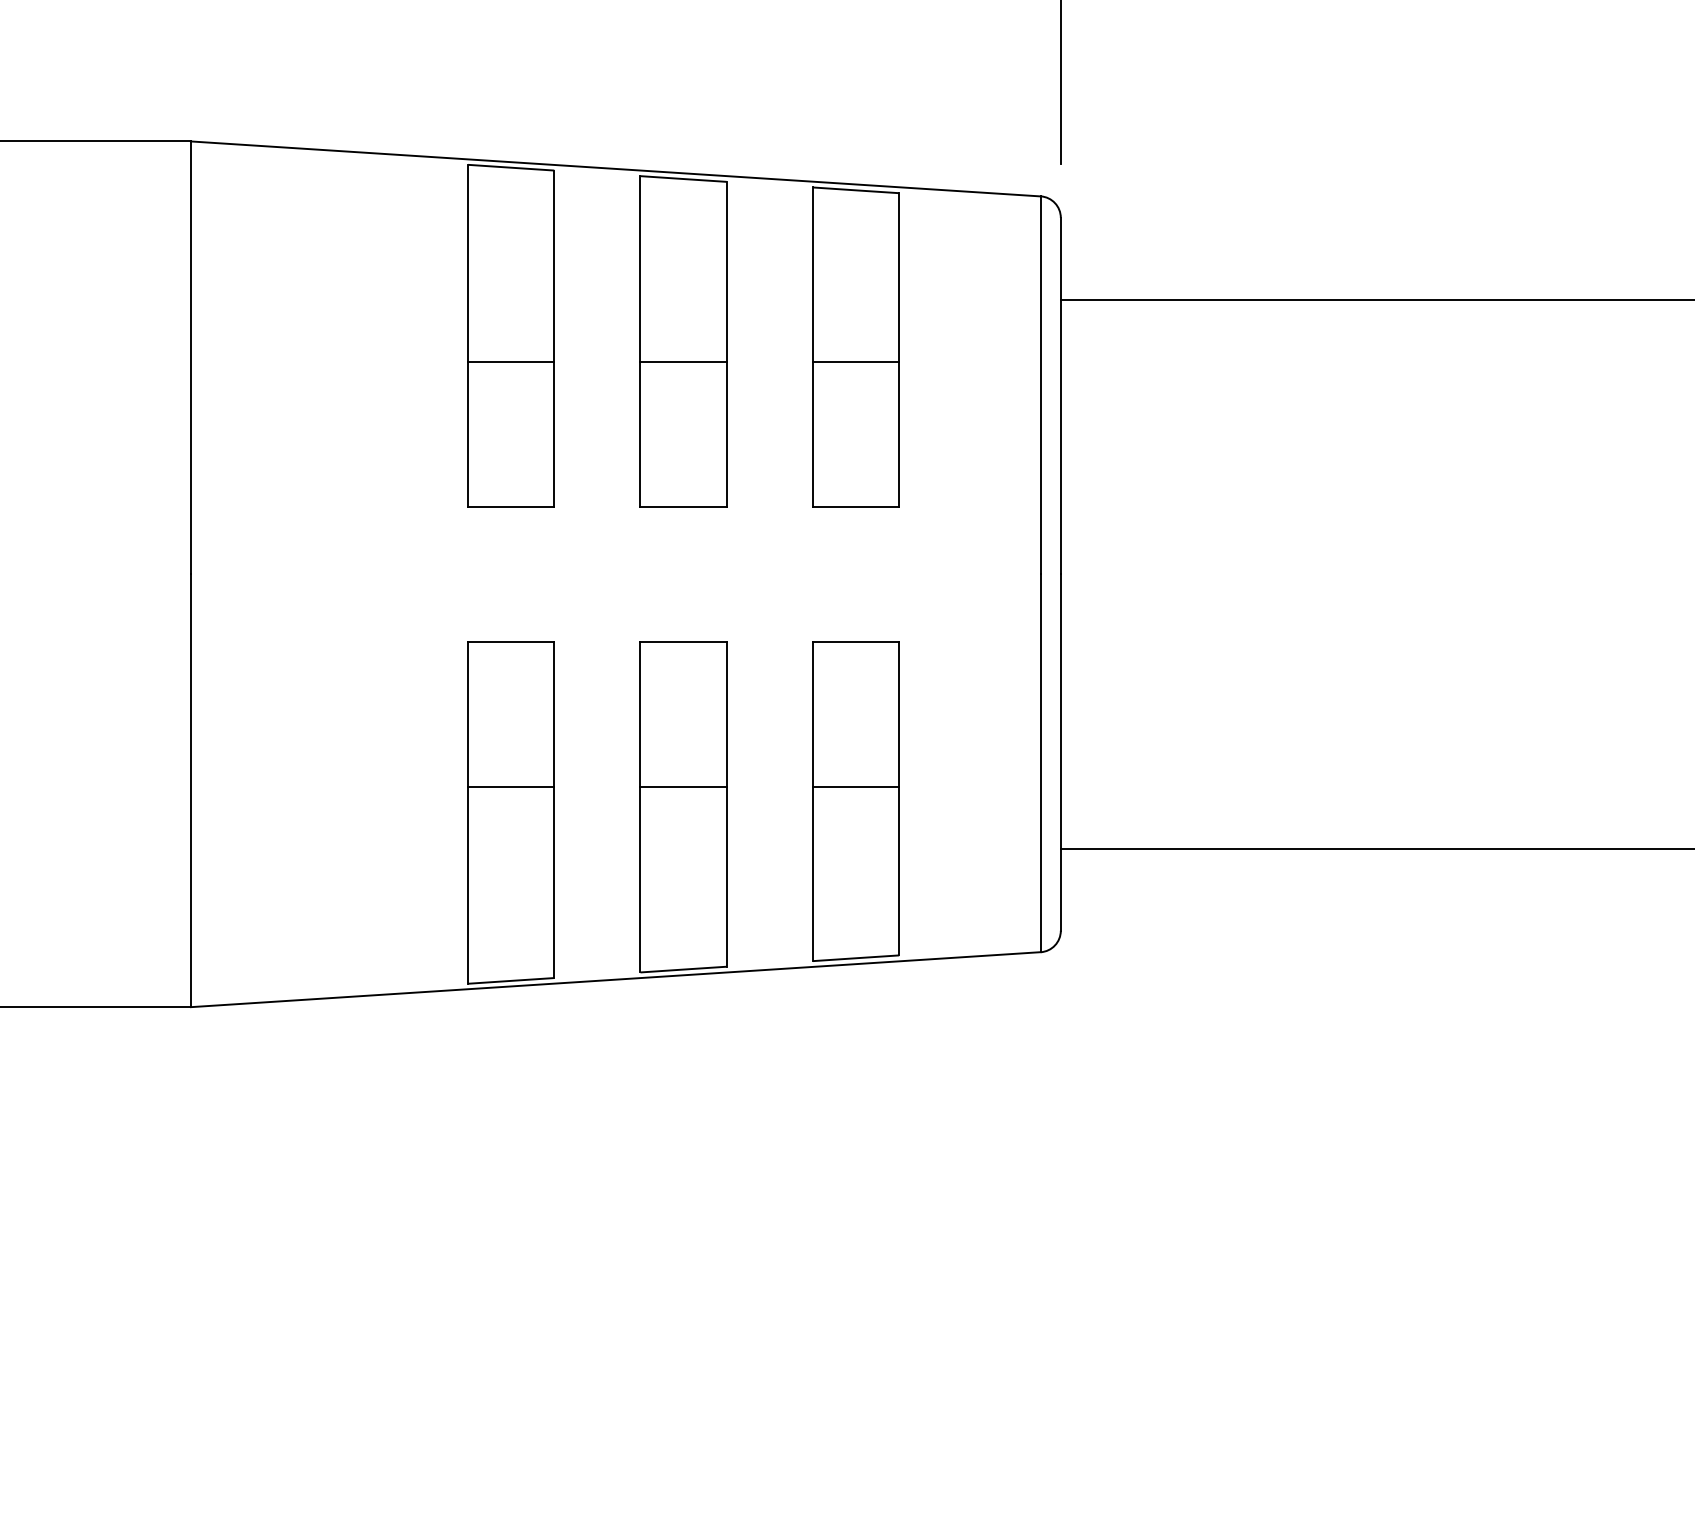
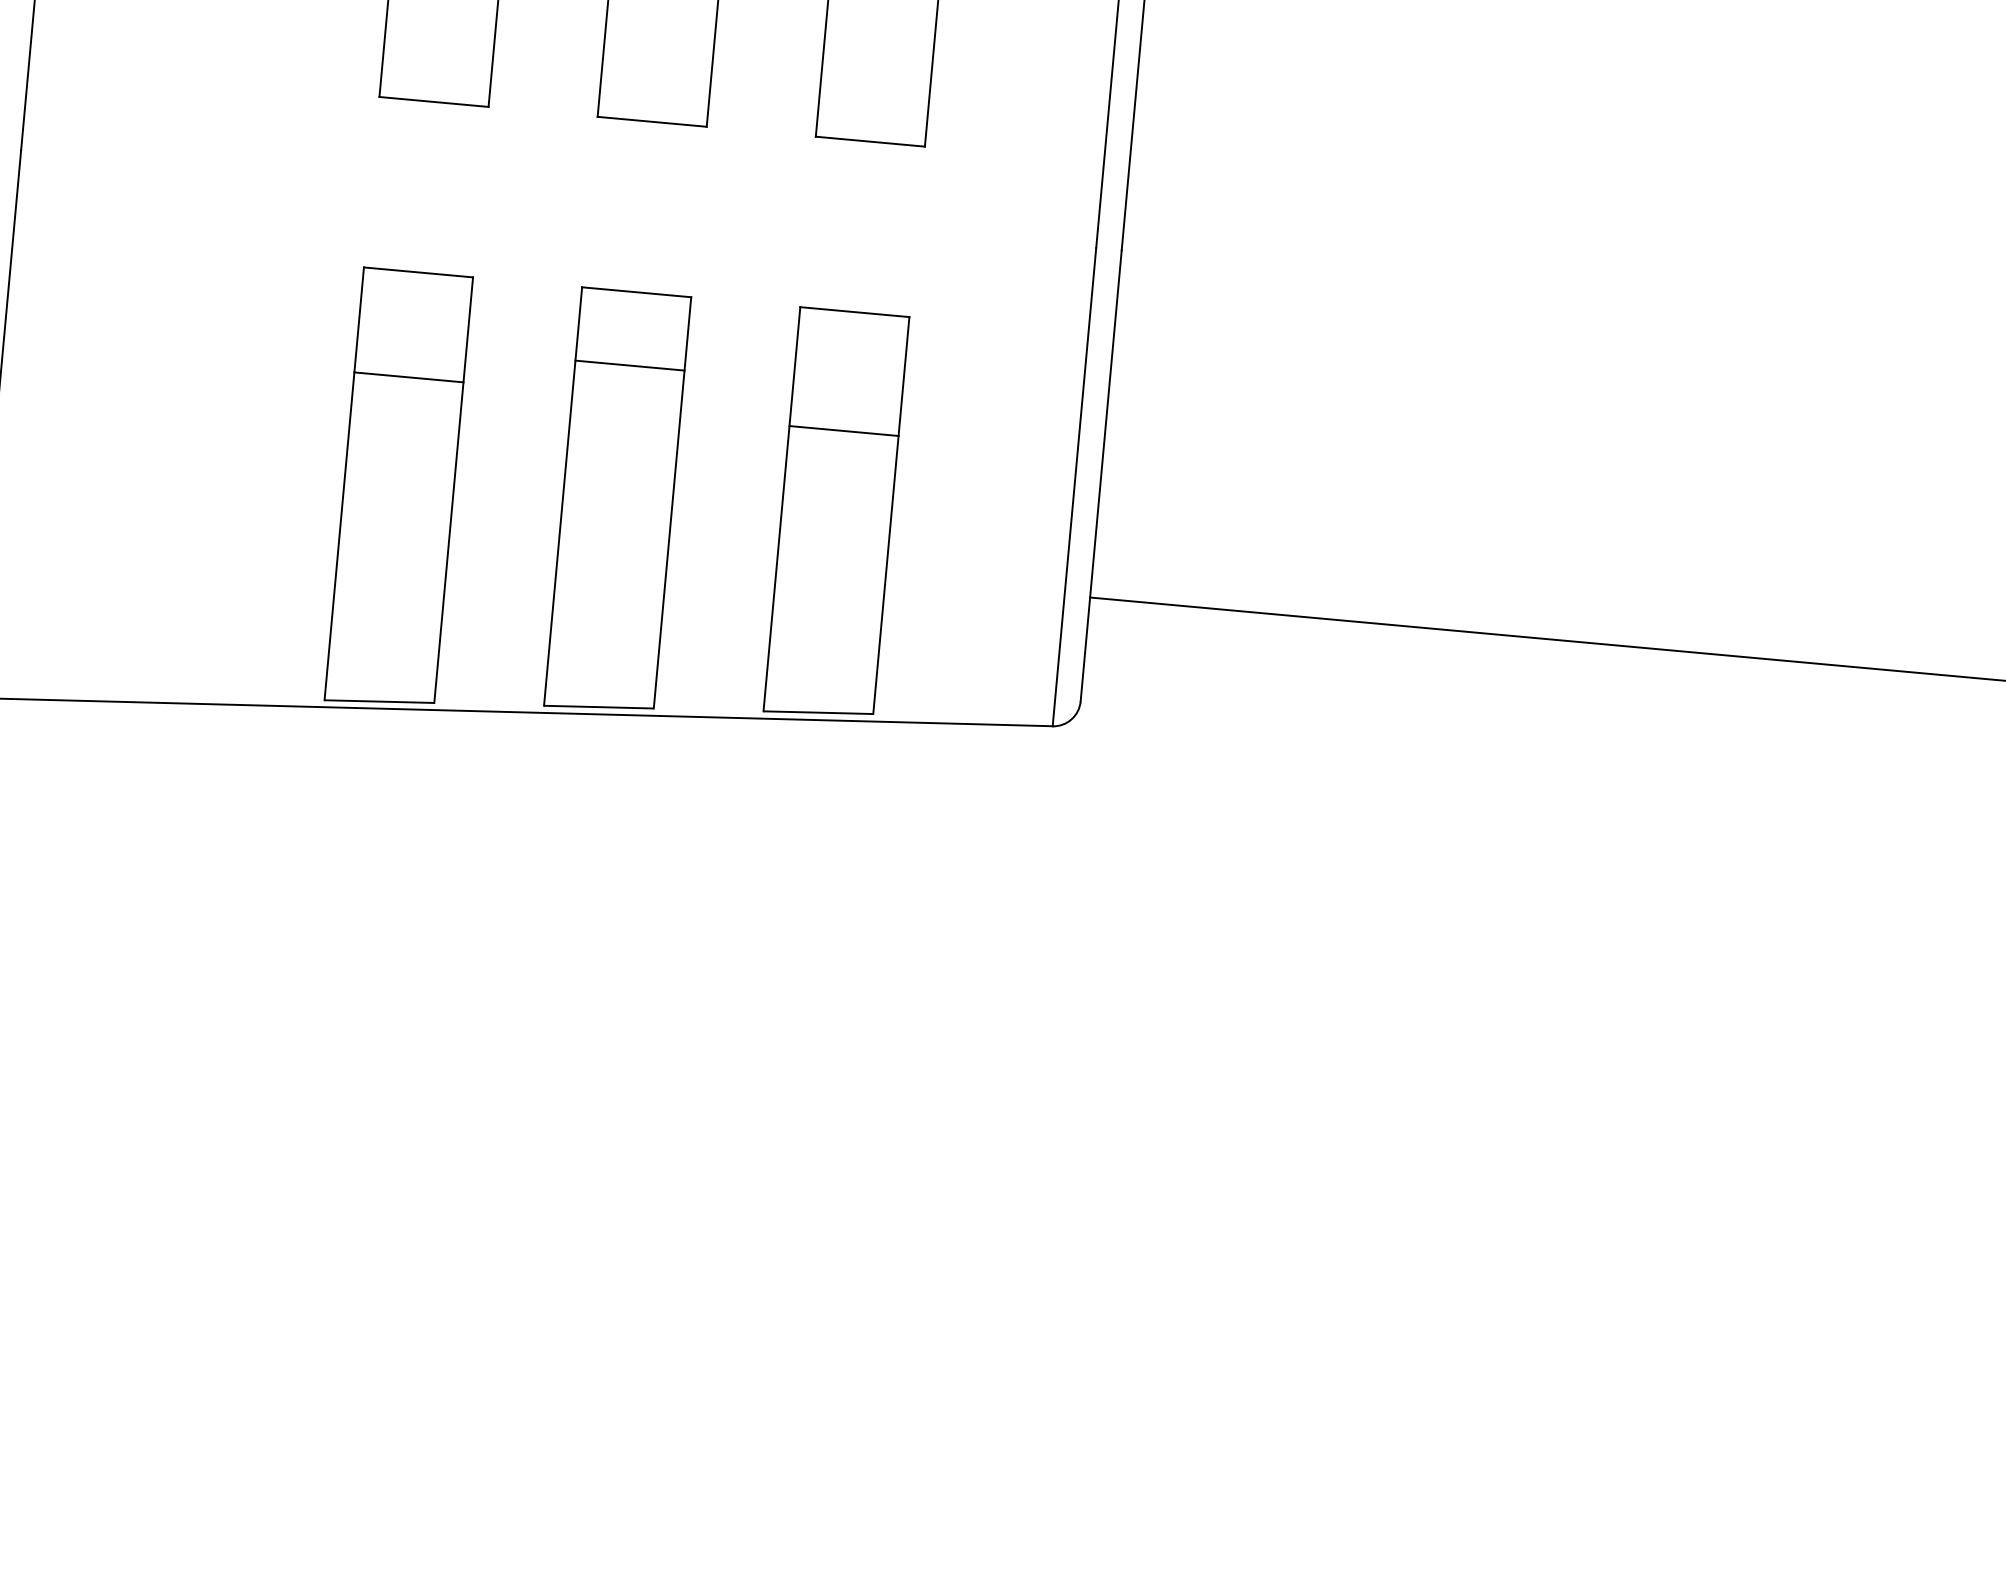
line: (511, 786) -> (409, 377), moved
line: (683, 786) -> (629, 365), moved
line: (855, 786) -> (843, 430), moved

